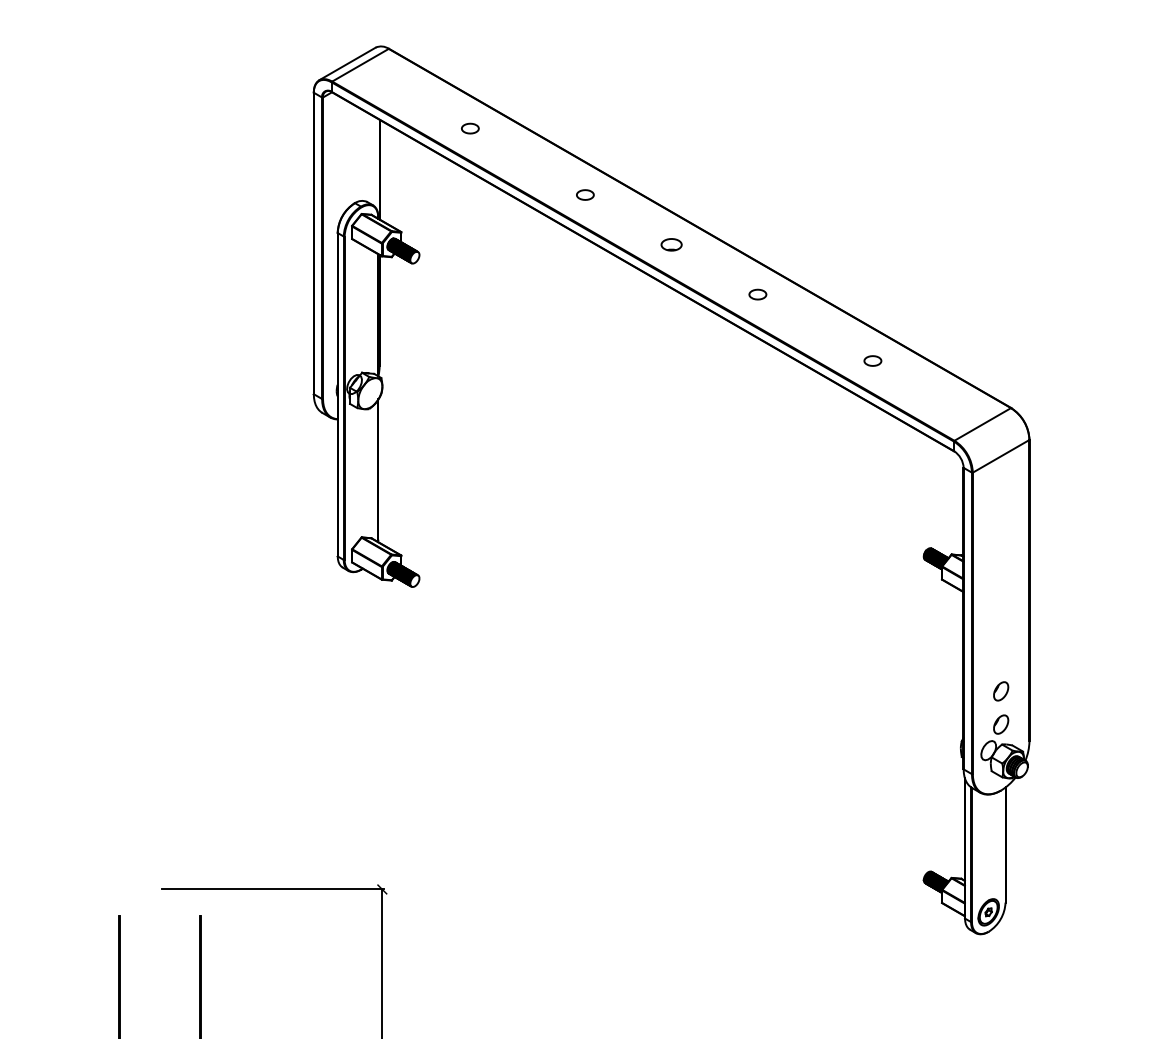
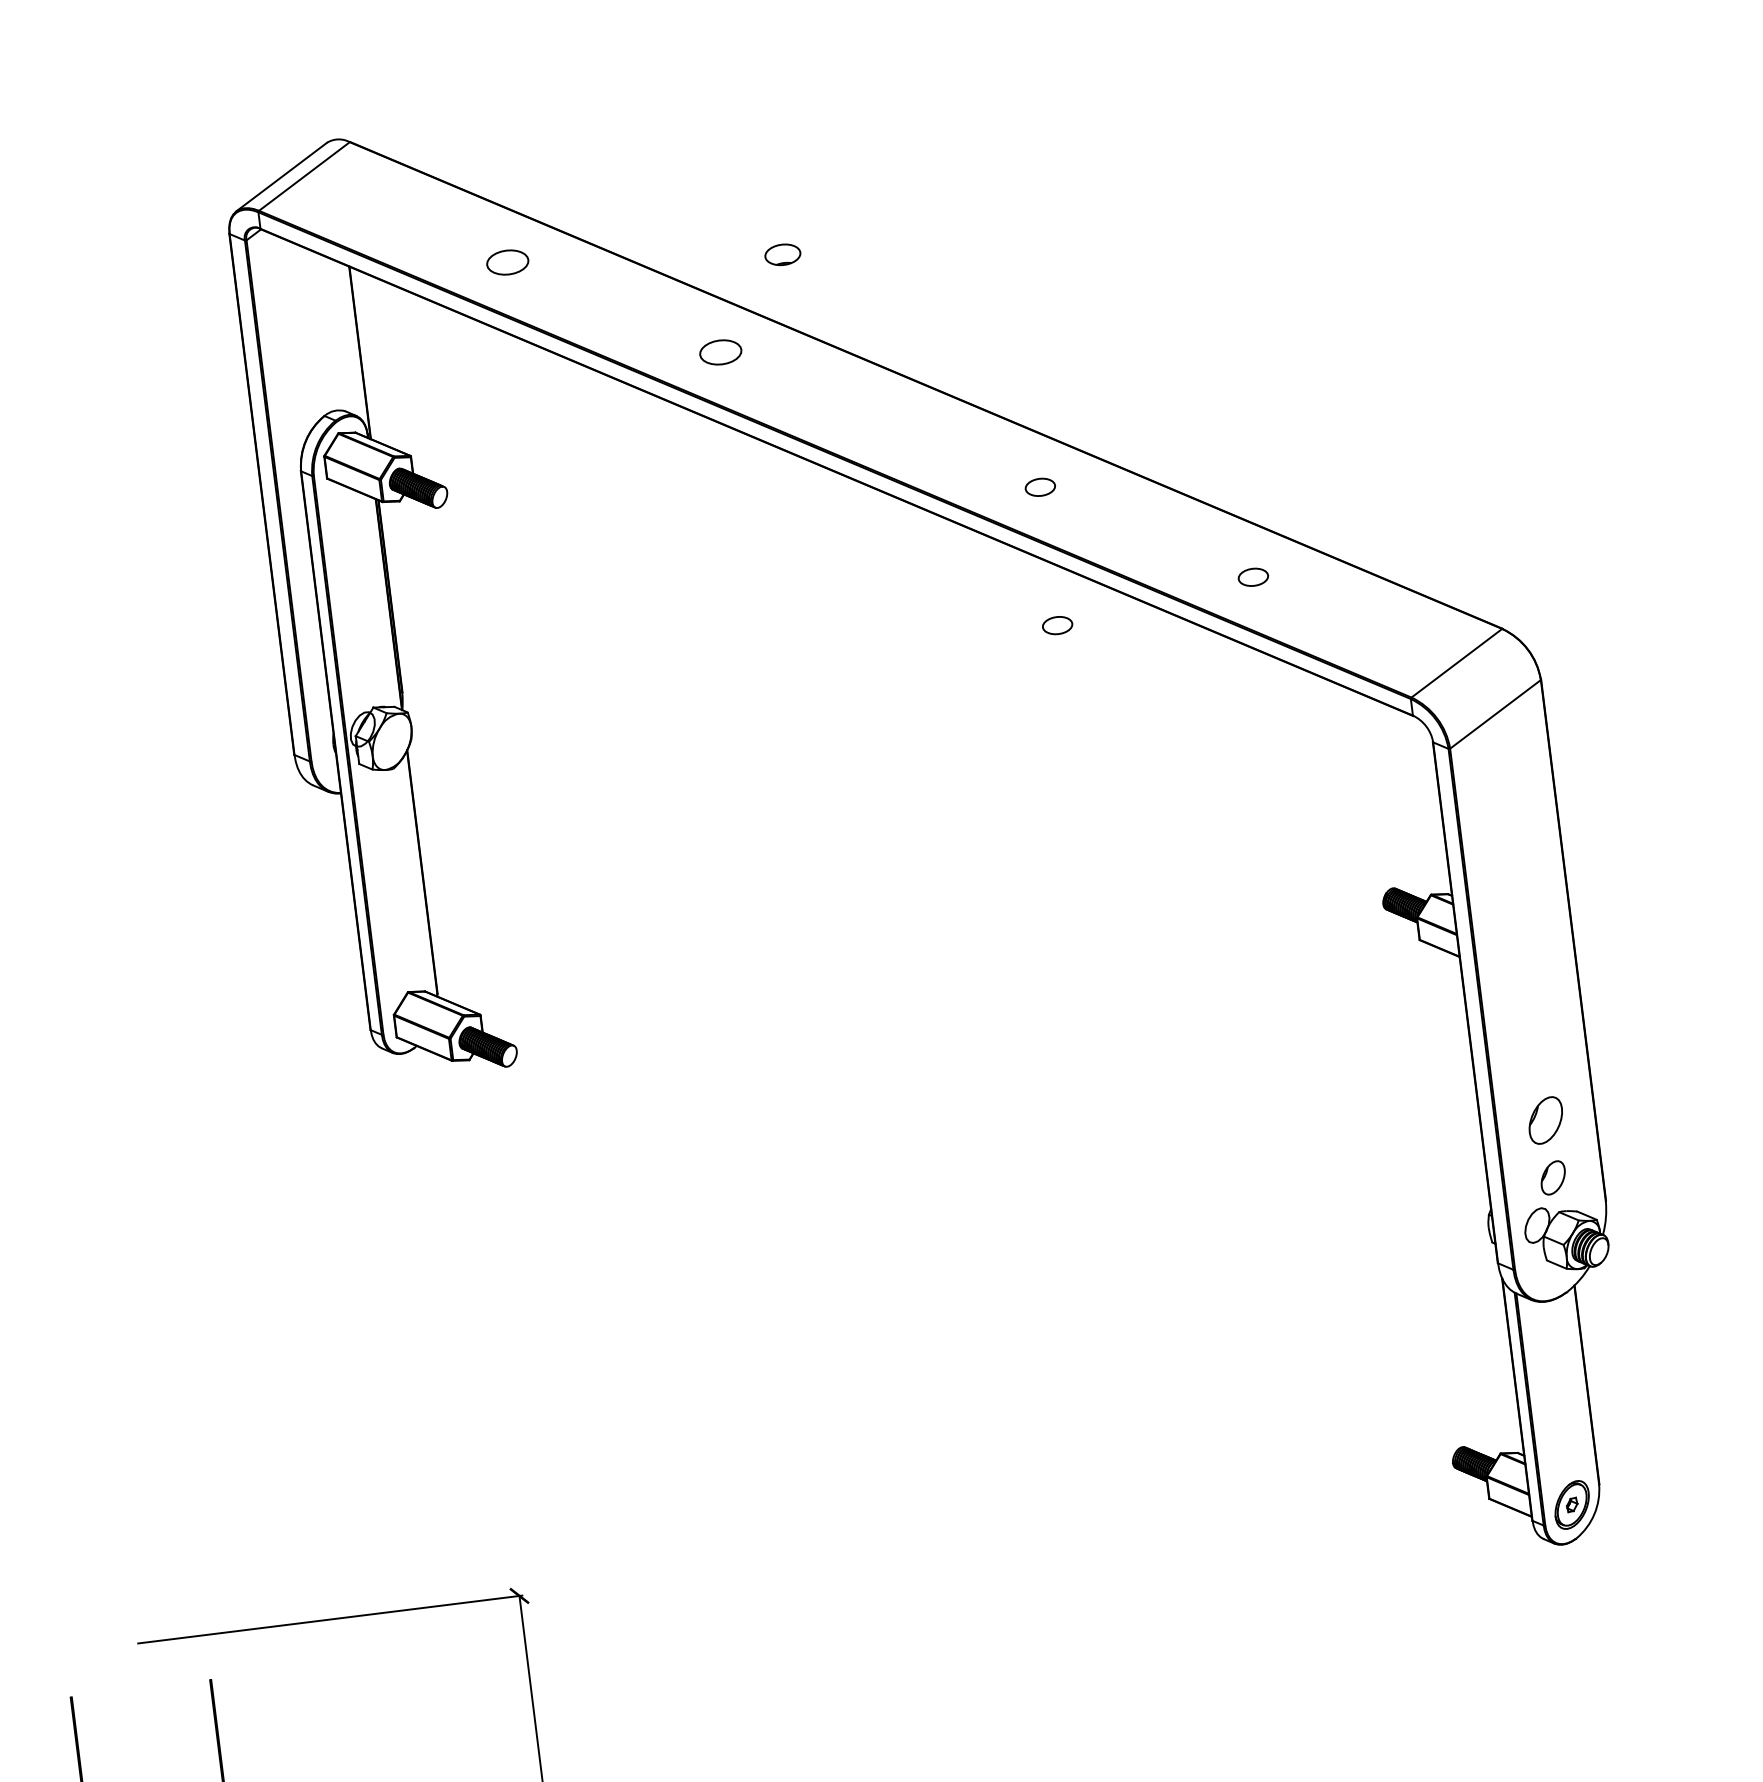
part: (470, 128) -> (508, 262), size x1.4
part: (585, 194) -> (720, 351), size x1.4
part: (671, 244) -> (782, 254), moved
part: (757, 374) -> (1056, 625), added
part: (1001, 691) -> (1546, 1120), size x1.4

